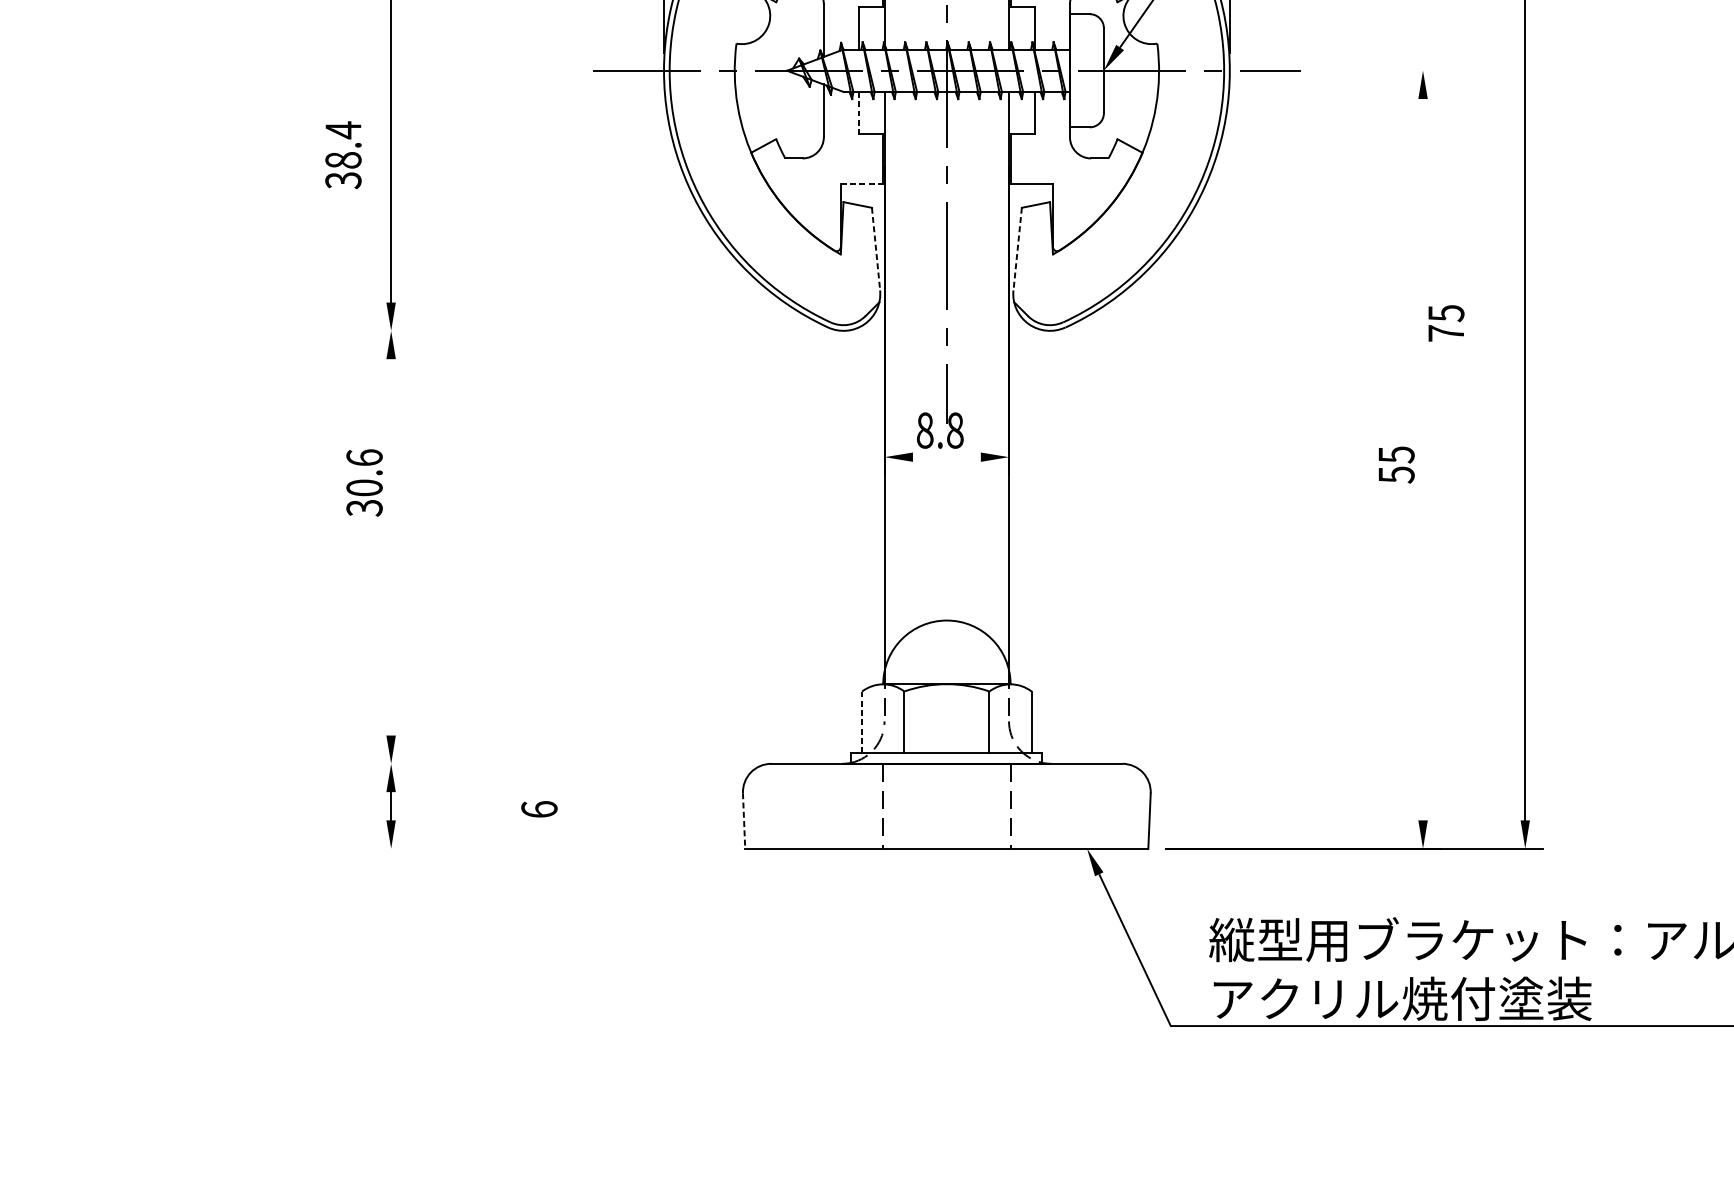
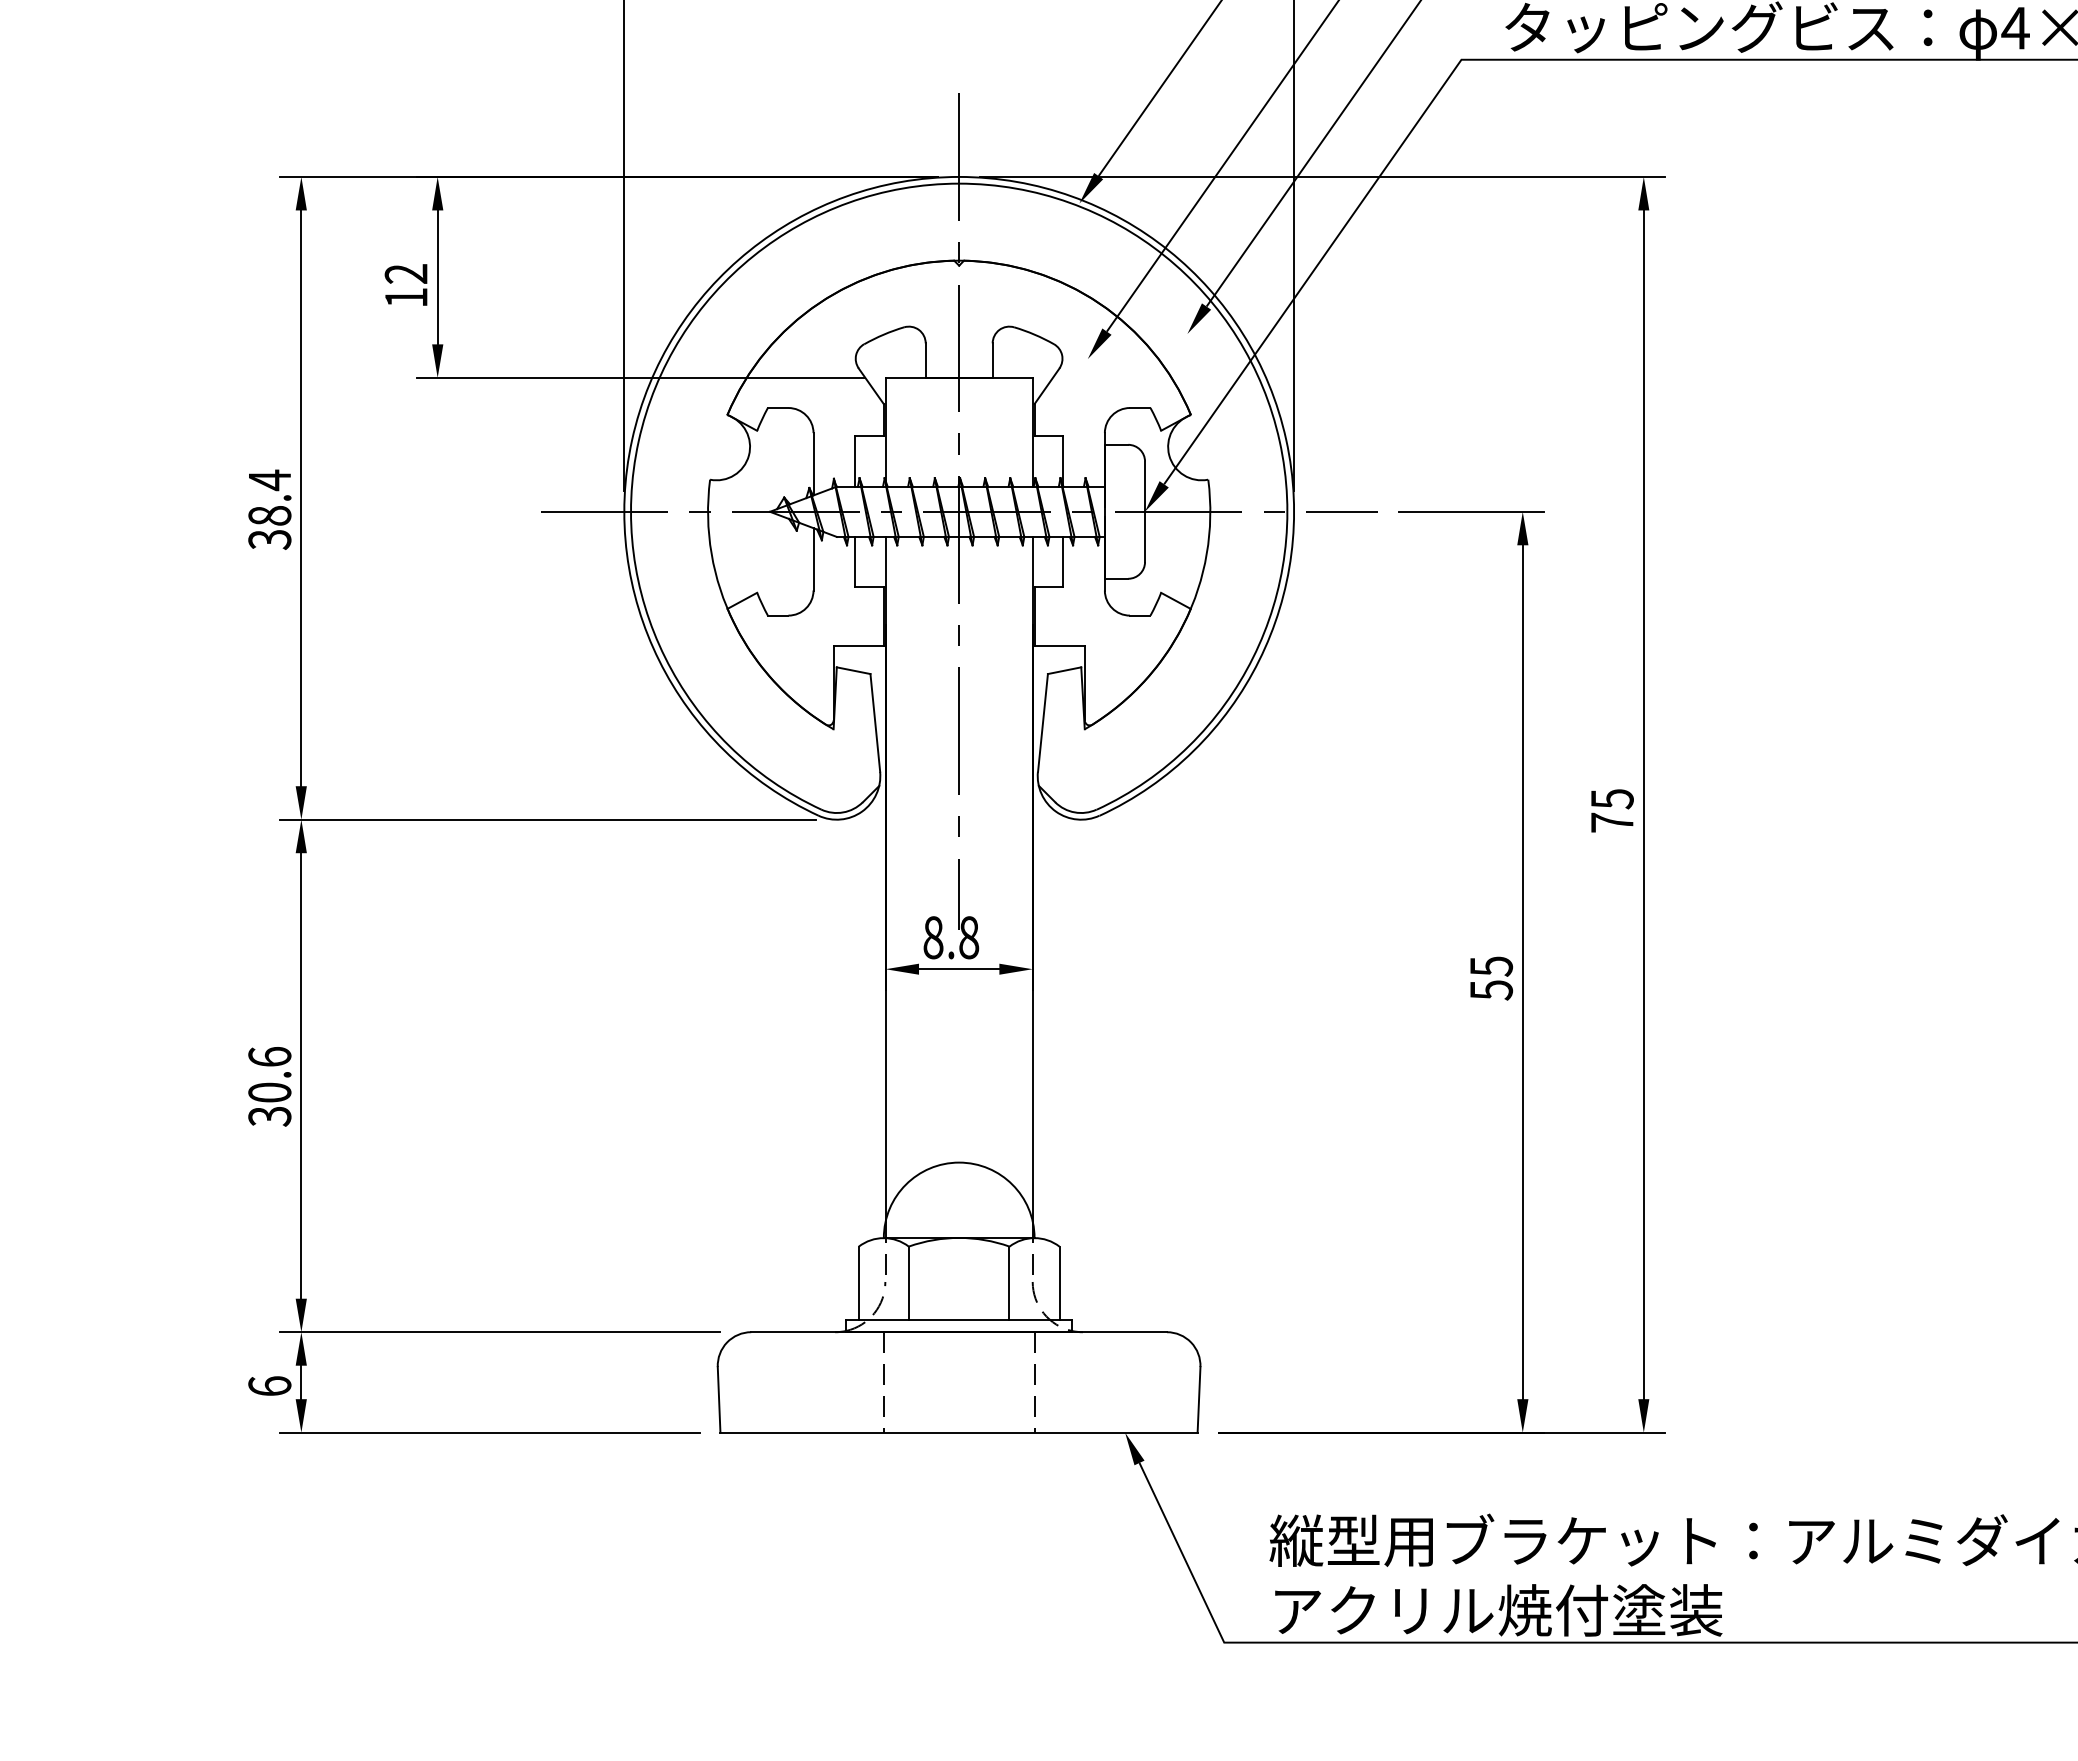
line: (1378, 70) -> (1470, 511), added
line: (859, 113) -> (855, 562), dashed -> solid
text: (343, 154) -> (269, 509), moved
line: (862, 183) -> (859, 645), dashed -> solid
line: (876, 249) -> (875, 723), dashed -> solid
line: (1017, 249) -> (1042, 723), dashed -> solid
text: (1446, 323) -> (1612, 810), moved
line: (599, 330) -> (548, 819), added
line: (947, 457) -> (959, 969), added
line: (1422, 459) -> (1522, 972), added
text: (364, 482) -> (269, 1086), moved
line: (391, 546) -> (301, 1075), added
line: (861, 721) -> (858, 1282), dashed -> solid
line: (559, 764) -> (500, 1332), added
text: (539, 808) -> (269, 1385), moved
line: (744, 820) -> (719, 1399), dashed -> solid
line: (550, 848) -> (489, 1432), added

